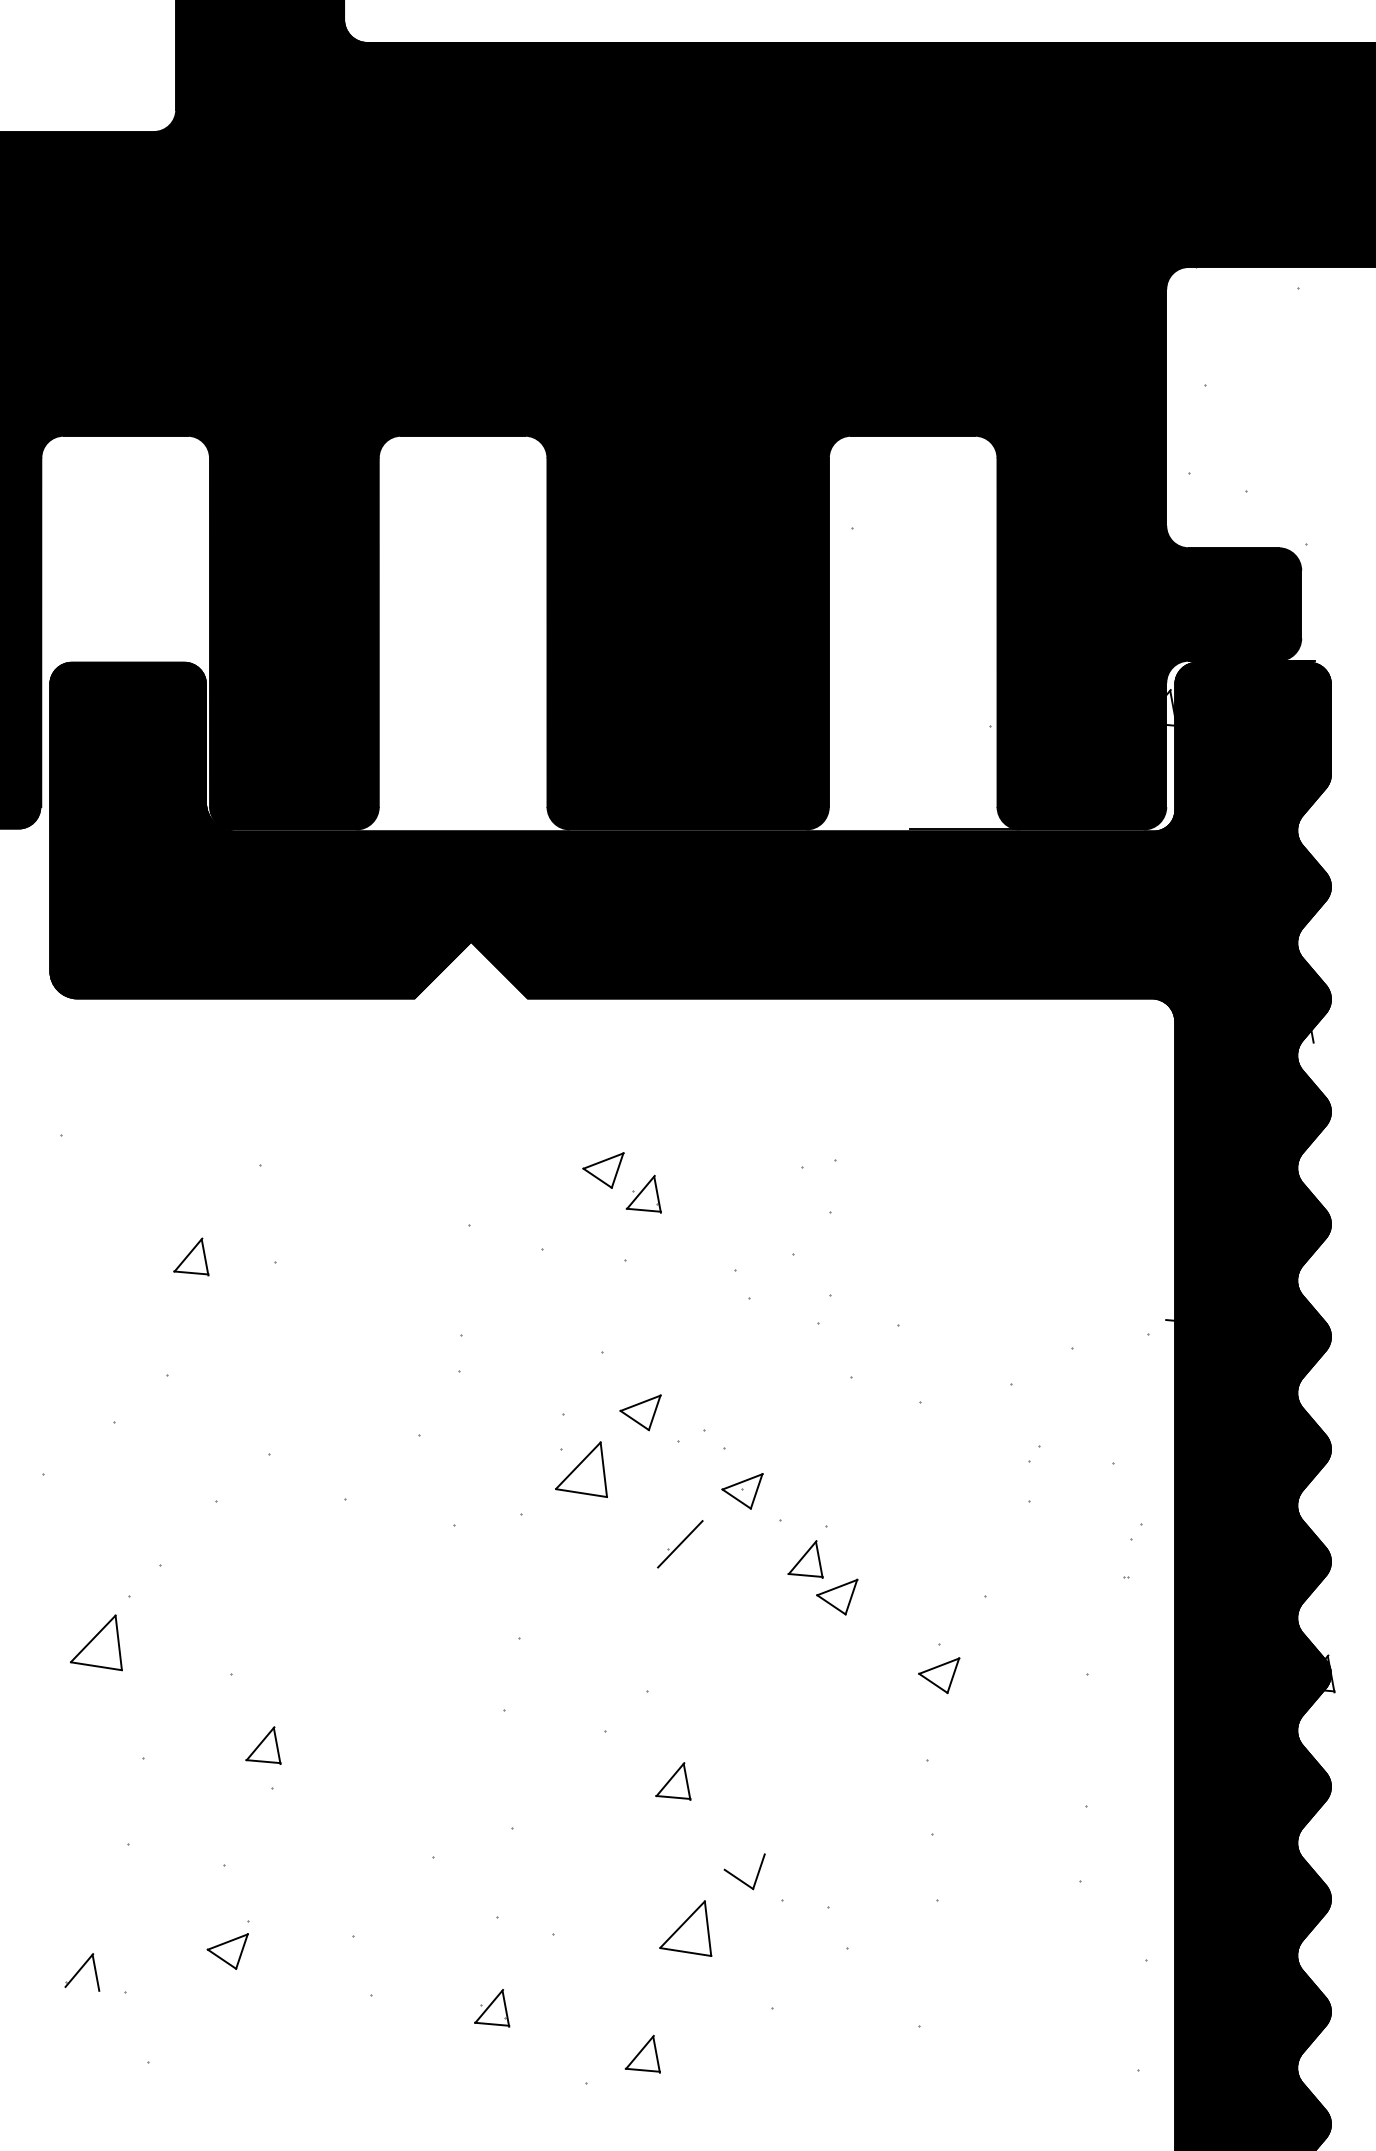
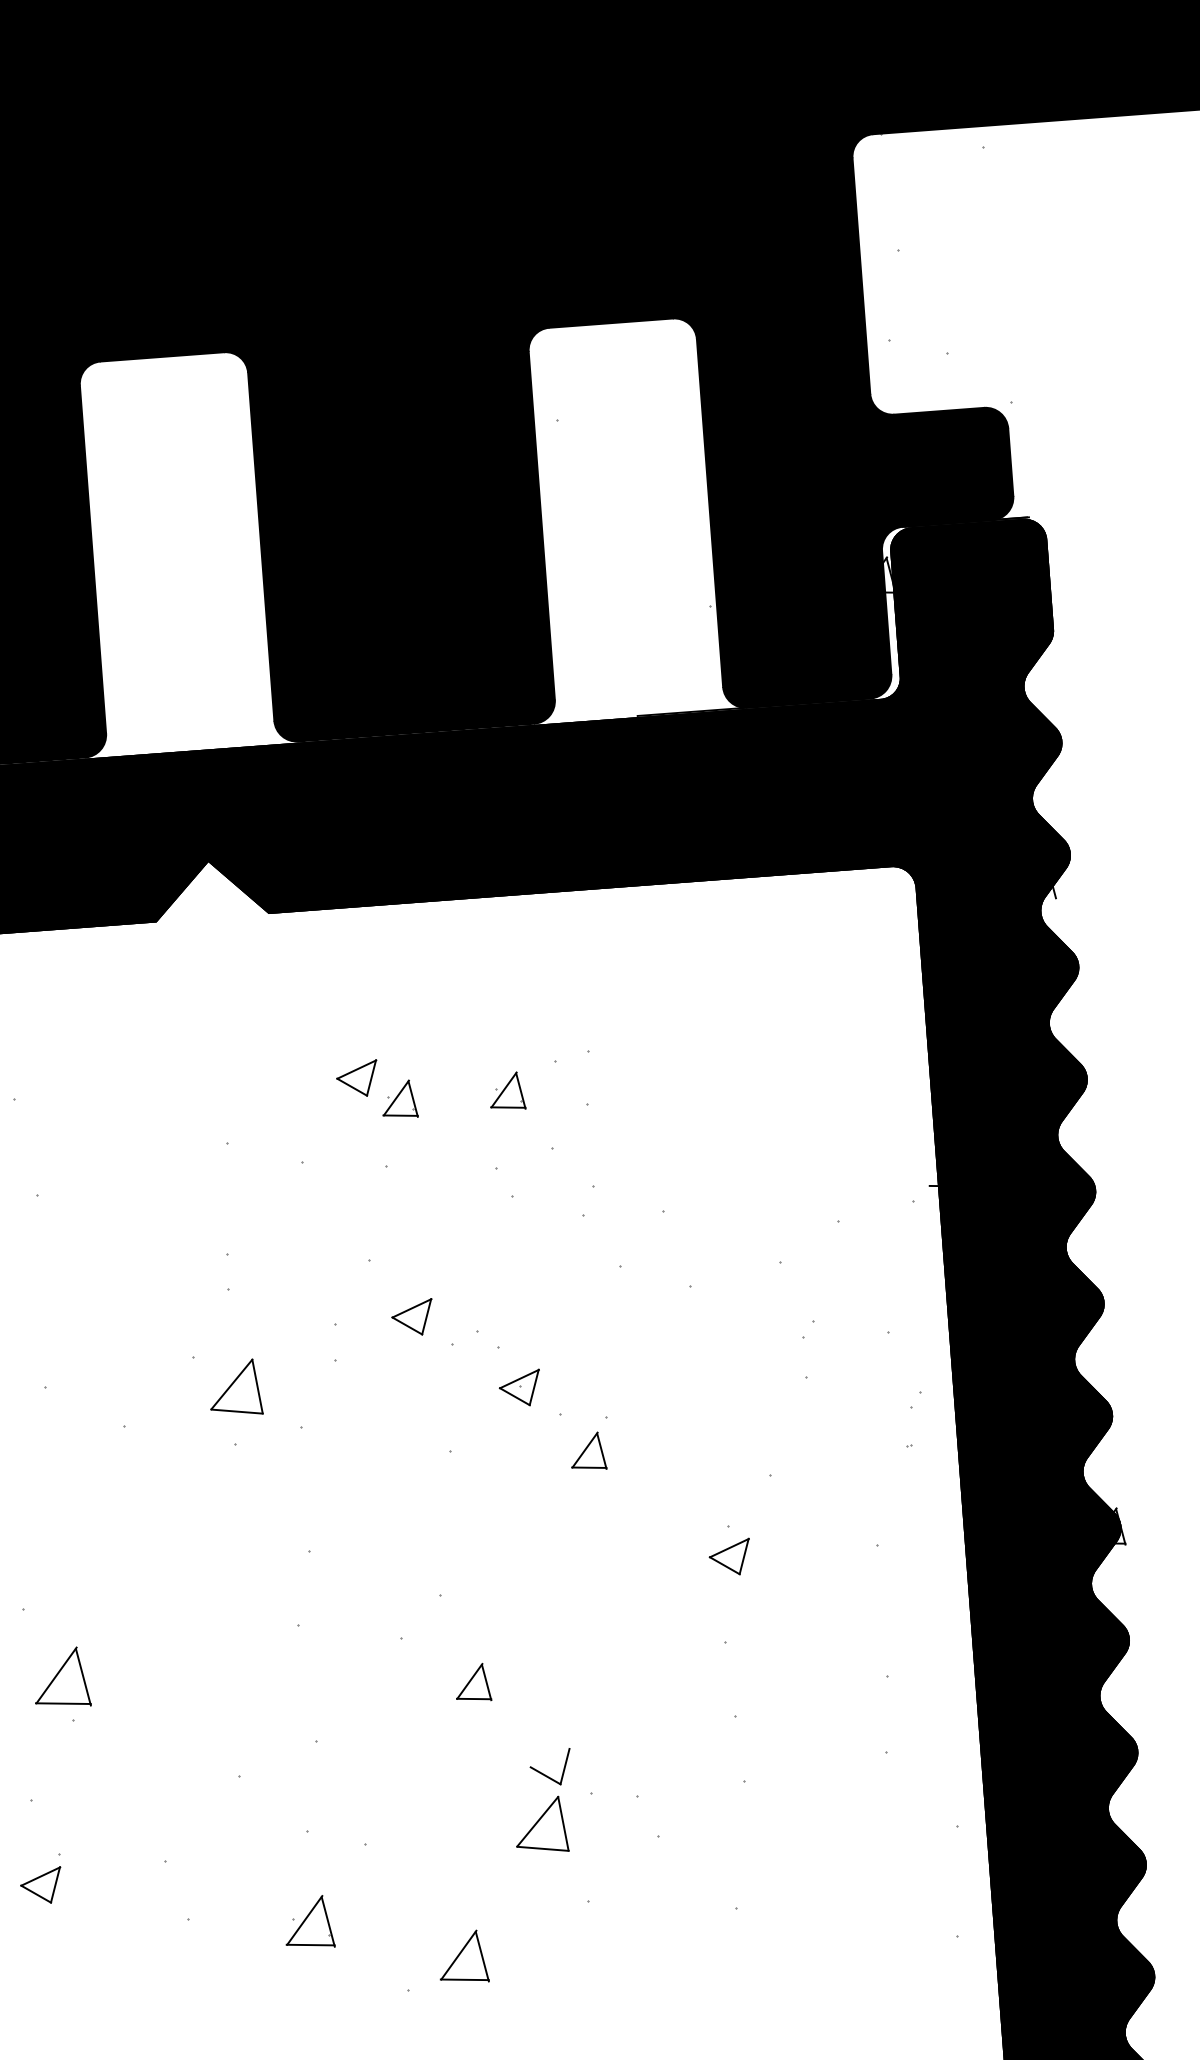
part: (751, 1193) -> (506, 1090), added
part: (581, 1469) -> (235, 1388), moved
line: (680, 1544) -> (462, 1446), removed
part: (837, 1596) -> (622, 1486), removed
part: (263, 1745) -> (61, 1677), size x1.6
part: (685, 1928) -> (540, 1825), moved
part: (492, 2008) -> (309, 1922), size x1.4
part: (642, 2053) -> (462, 1956), size x1.4

